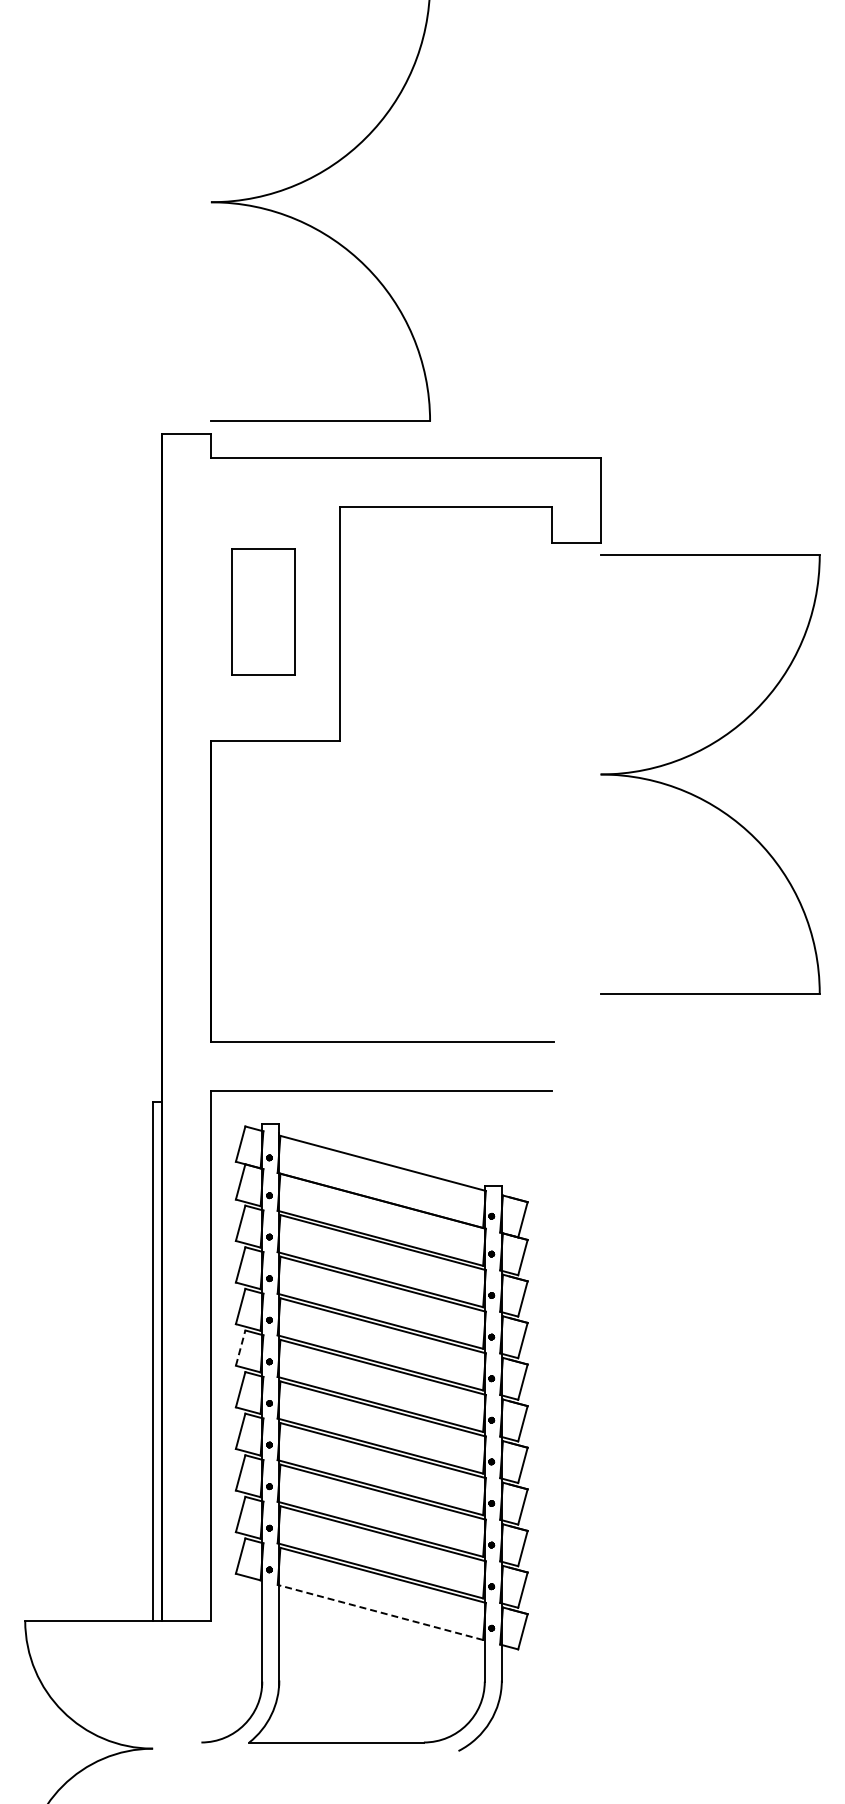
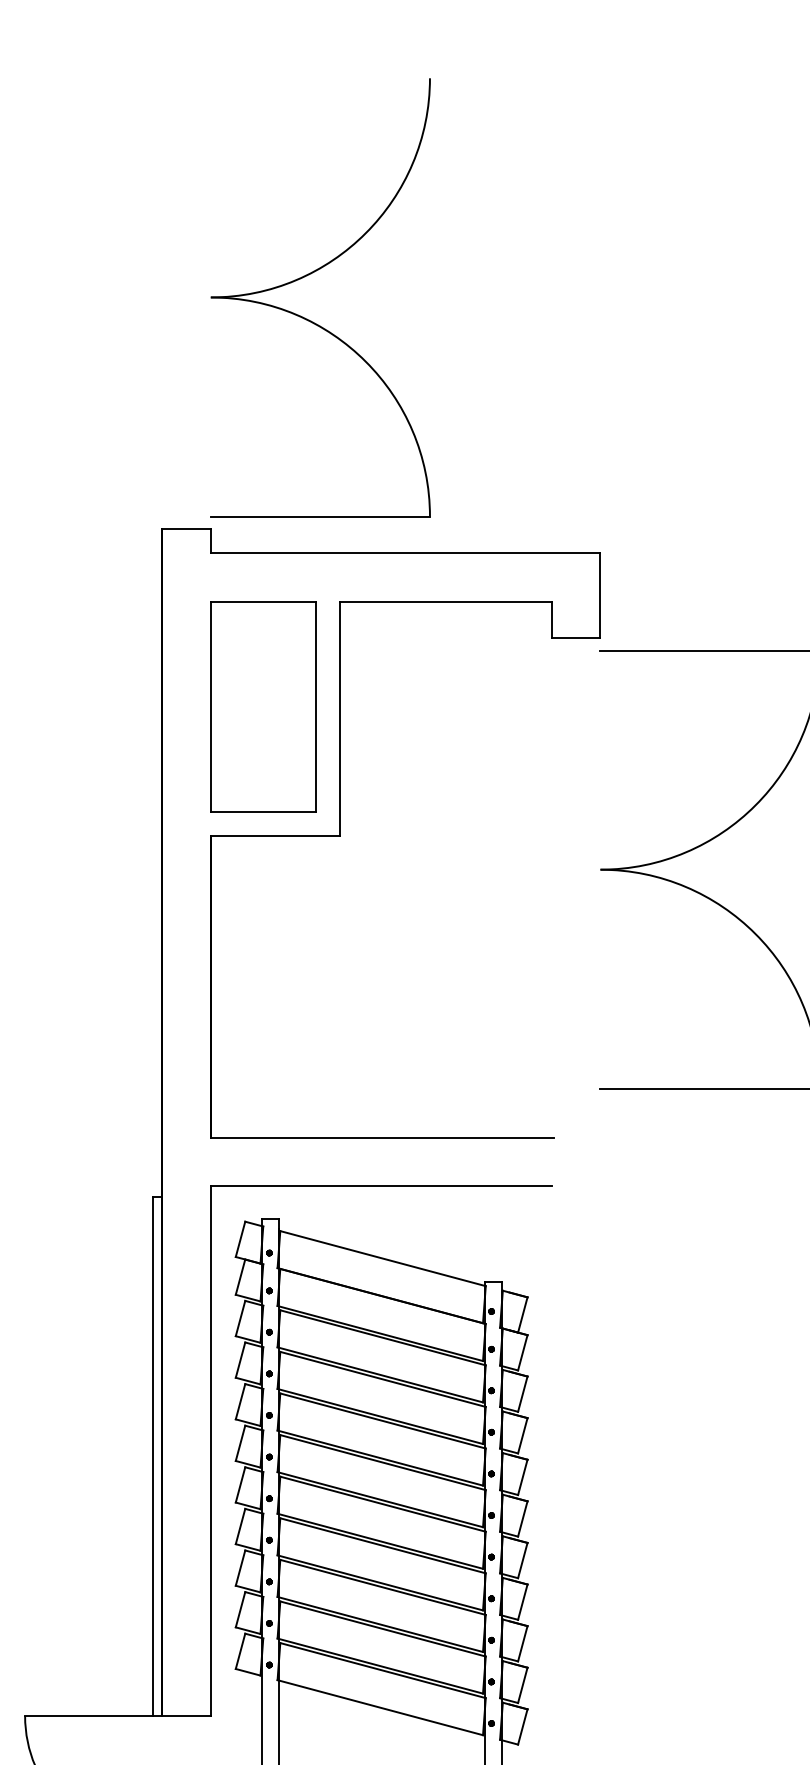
part: (263, 611) -> (263, 706), size x1.67
line: (240, 1347) -> (240, 1442), dashed -> solid
line: (379, 1612) -> (379, 1707), dashed -> solid

